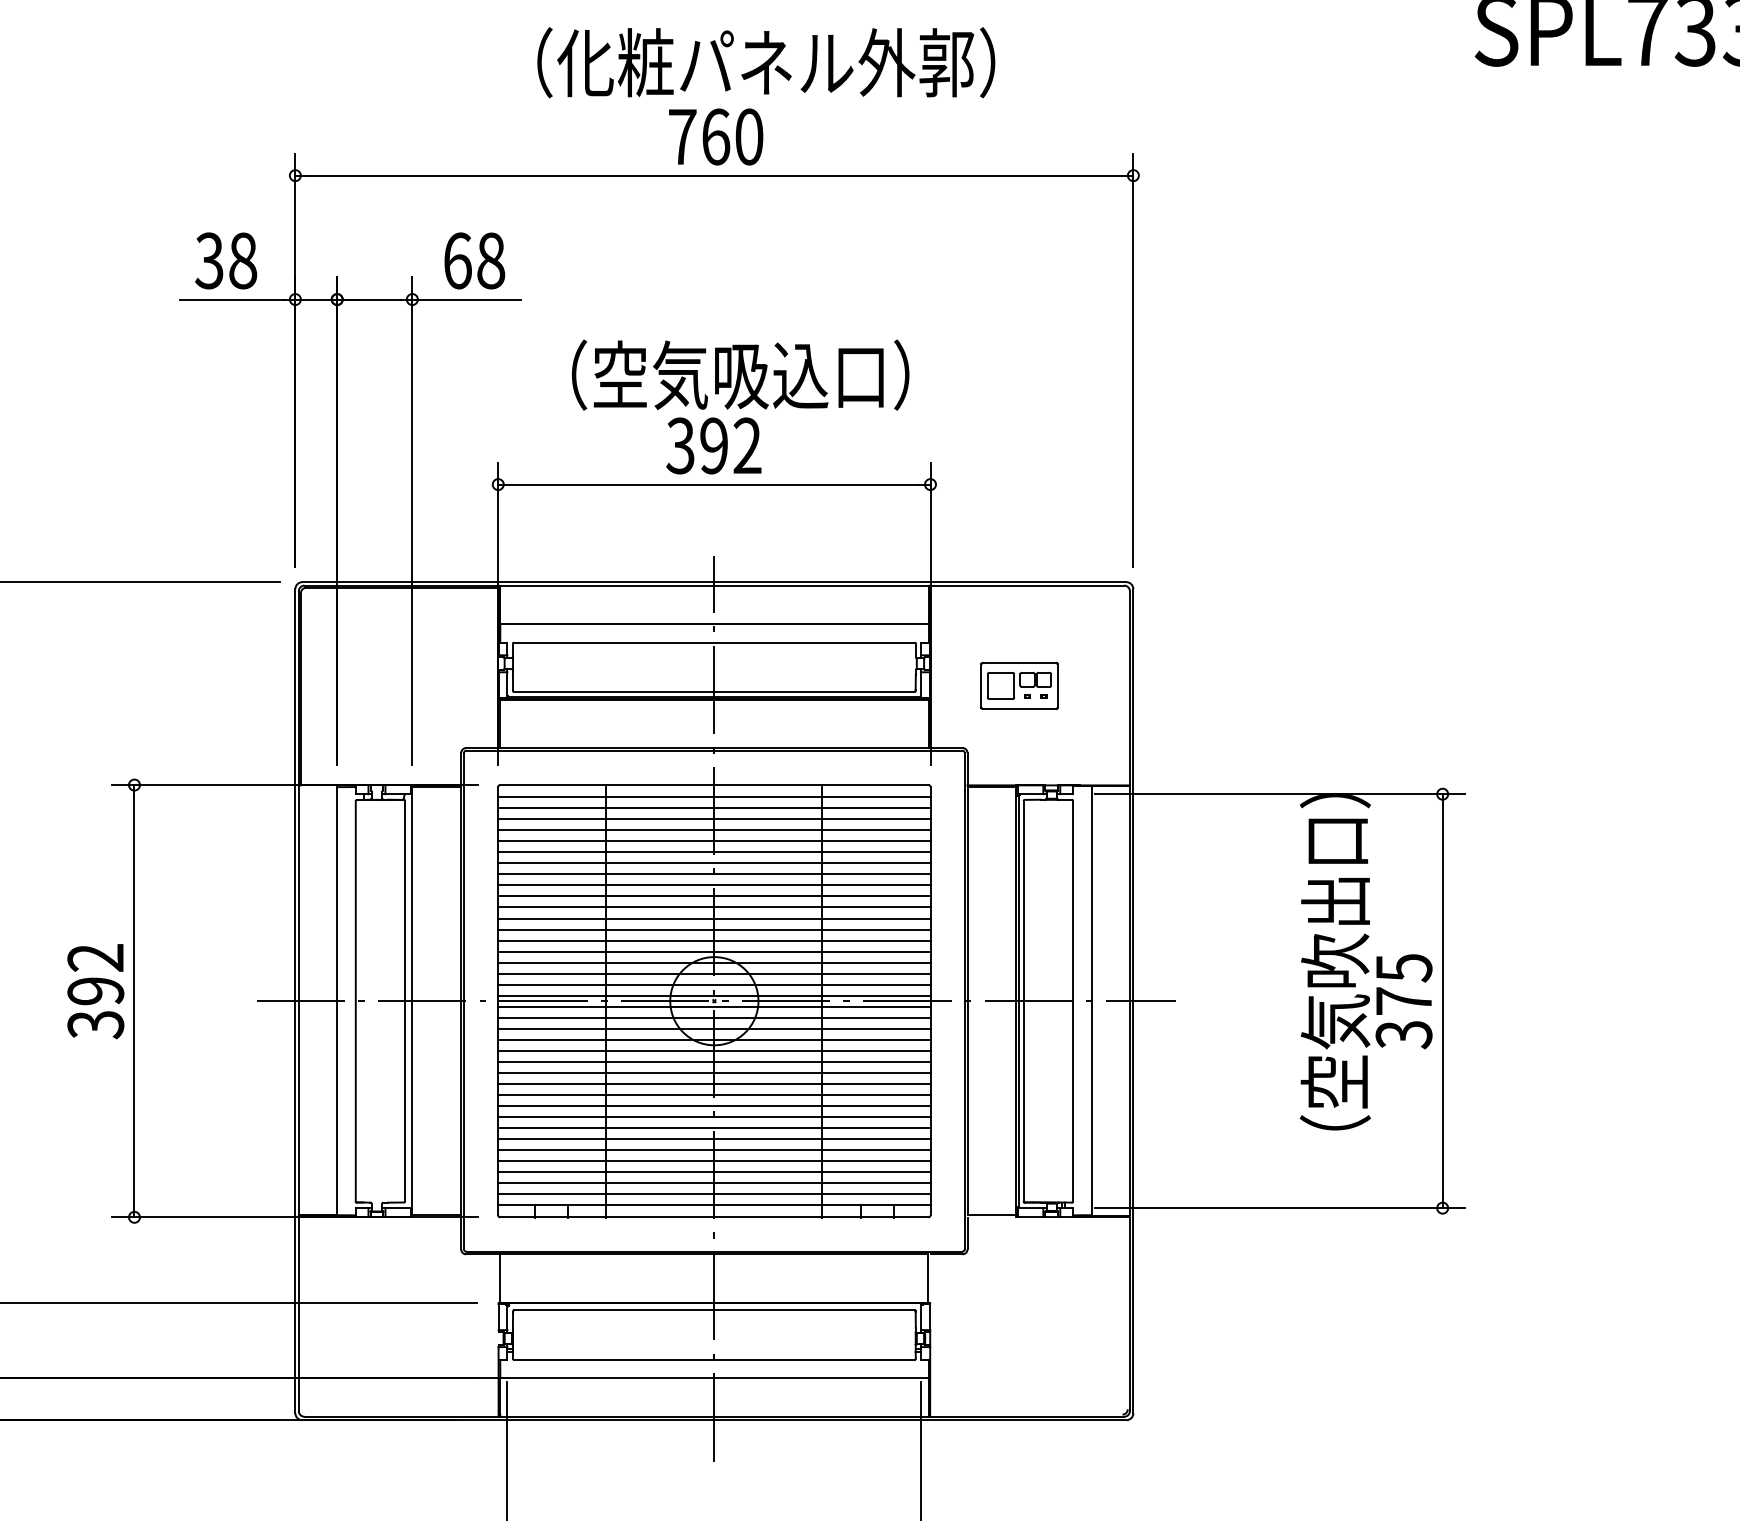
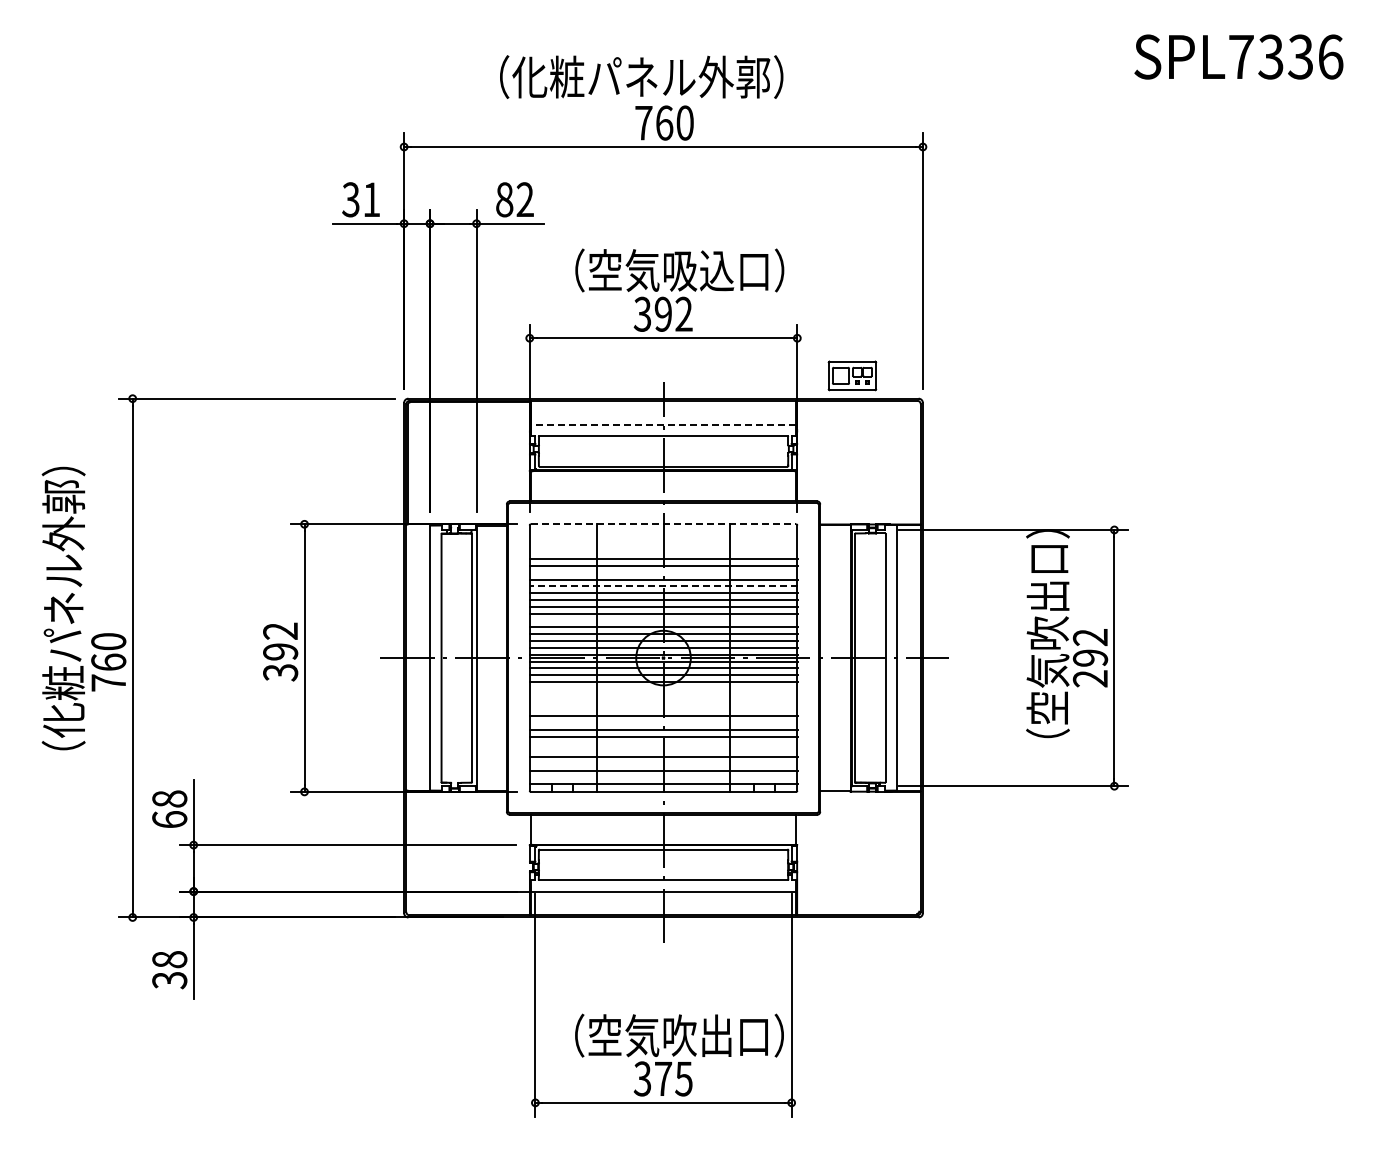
text: (766, 61) -> (641, 76), moved
text: (242, 260) -> (371, 199), 38 -> 31
text: (473, 260) -> (514, 199), 68 -> 82
line: (714, 623) -> (663, 424), solid -> dashed
part: (1019, 685) -> (852, 375), moved
line: (714, 785) -> (663, 524), solid -> dashed
line: (714, 796) -> (663, 531), removed
line: (714, 808) -> (663, 538), removed
line: (714, 819) -> (663, 545), removed
line: (714, 830) -> (663, 552), removed
line: (714, 862) -> (663, 572), removed
line: (714, 885) -> (663, 586), solid -> dashed
line: (714, 940) -> (663, 620), removed
text: (1404, 1001) -> (1090, 658), 375 -> 292
line: (714, 1050) -> (663, 688), removed
line: (714, 1061) -> (663, 695), removed
line: (714, 1072) -> (663, 702), removed
line: (714, 1084) -> (663, 709), removed
line: (714, 1105) -> (663, 722), removed
line: (714, 1139) -> (663, 743), removed
line: (714, 1150) -> (663, 750), removed
line: (714, 1171) -> (663, 763), removed
line: (714, 1194) -> (663, 777), removed

